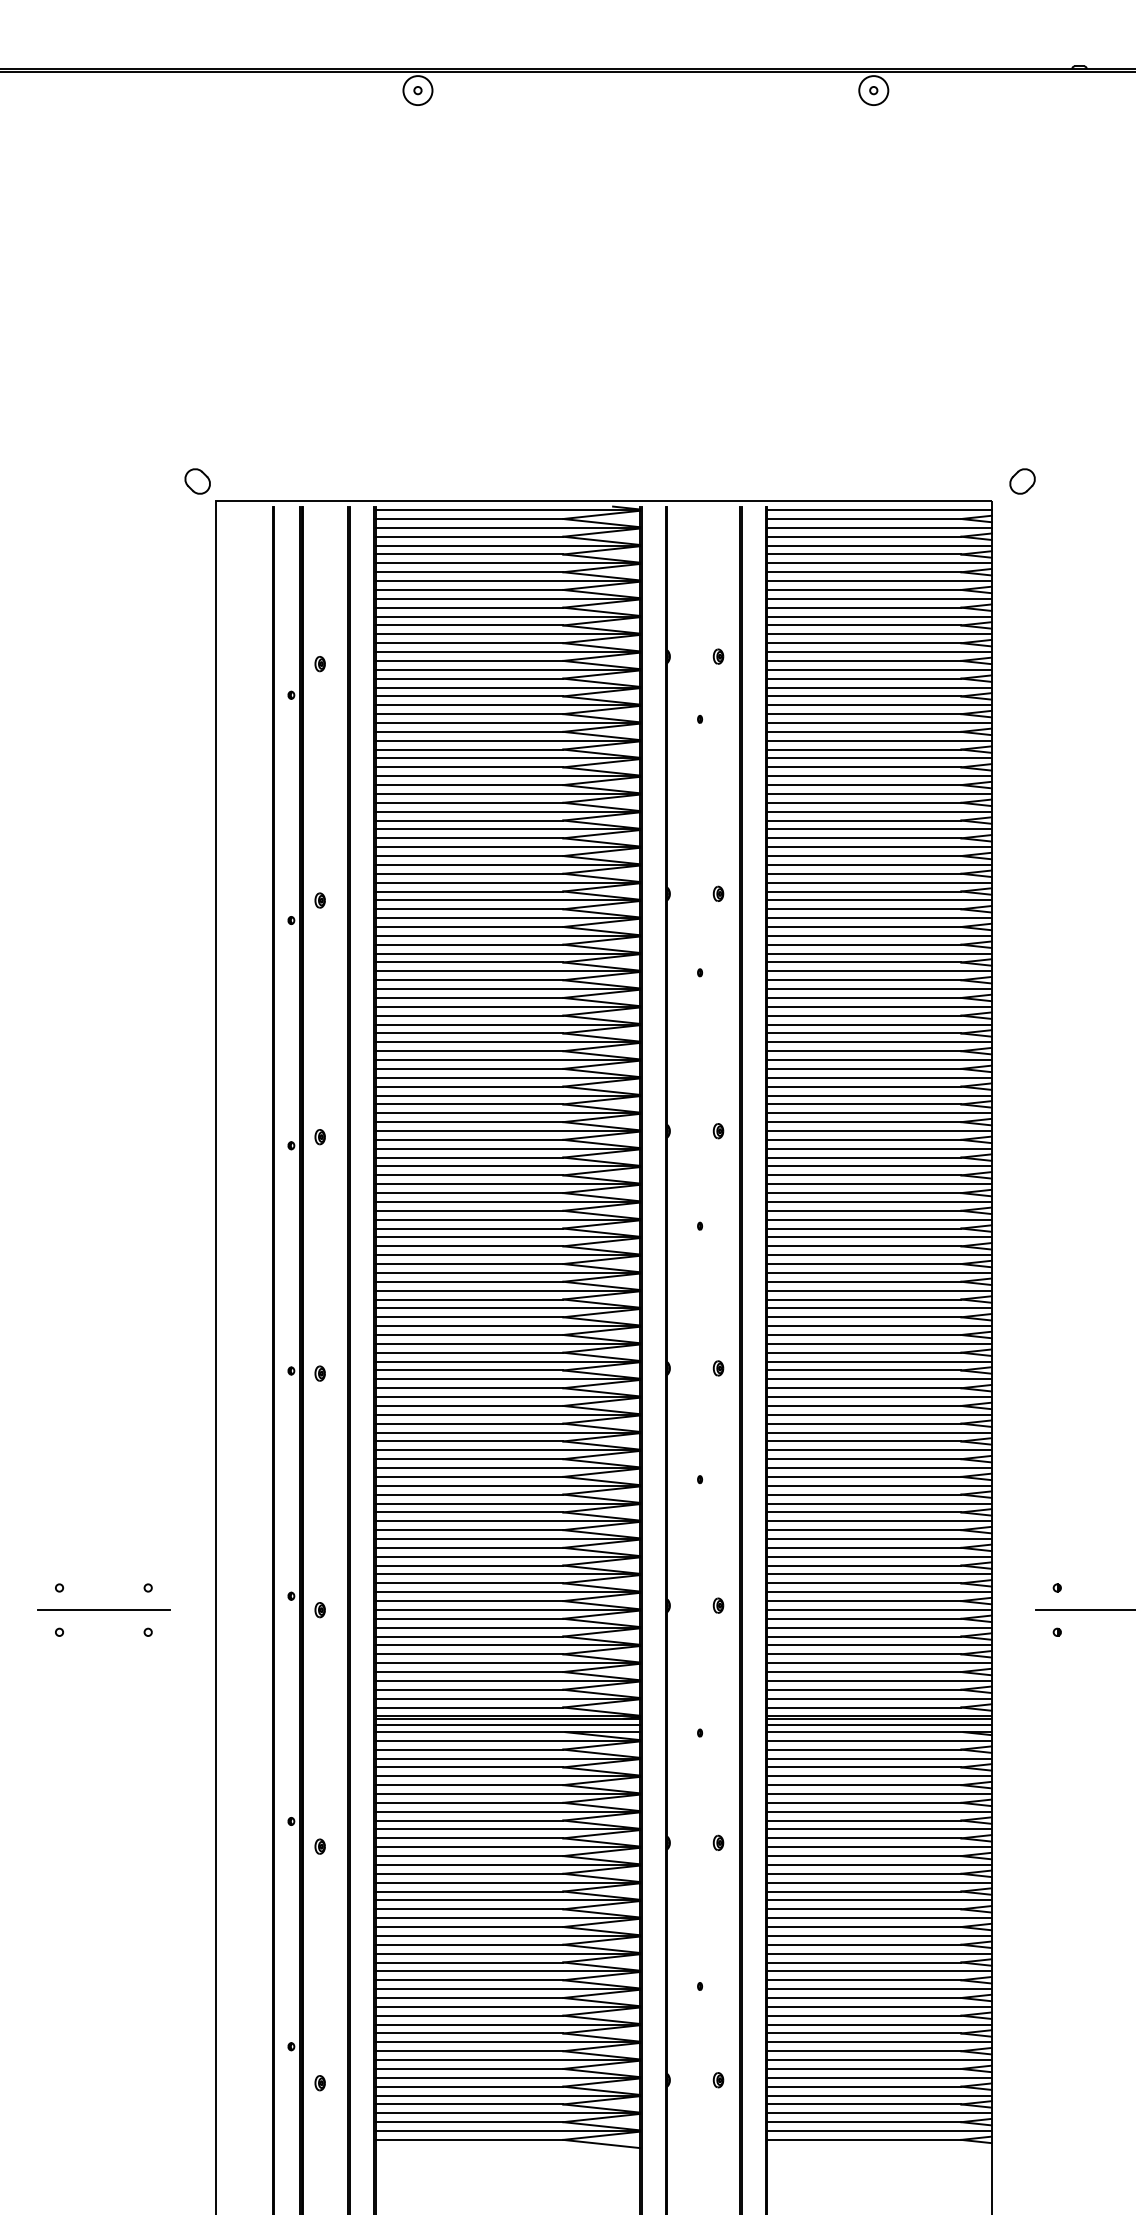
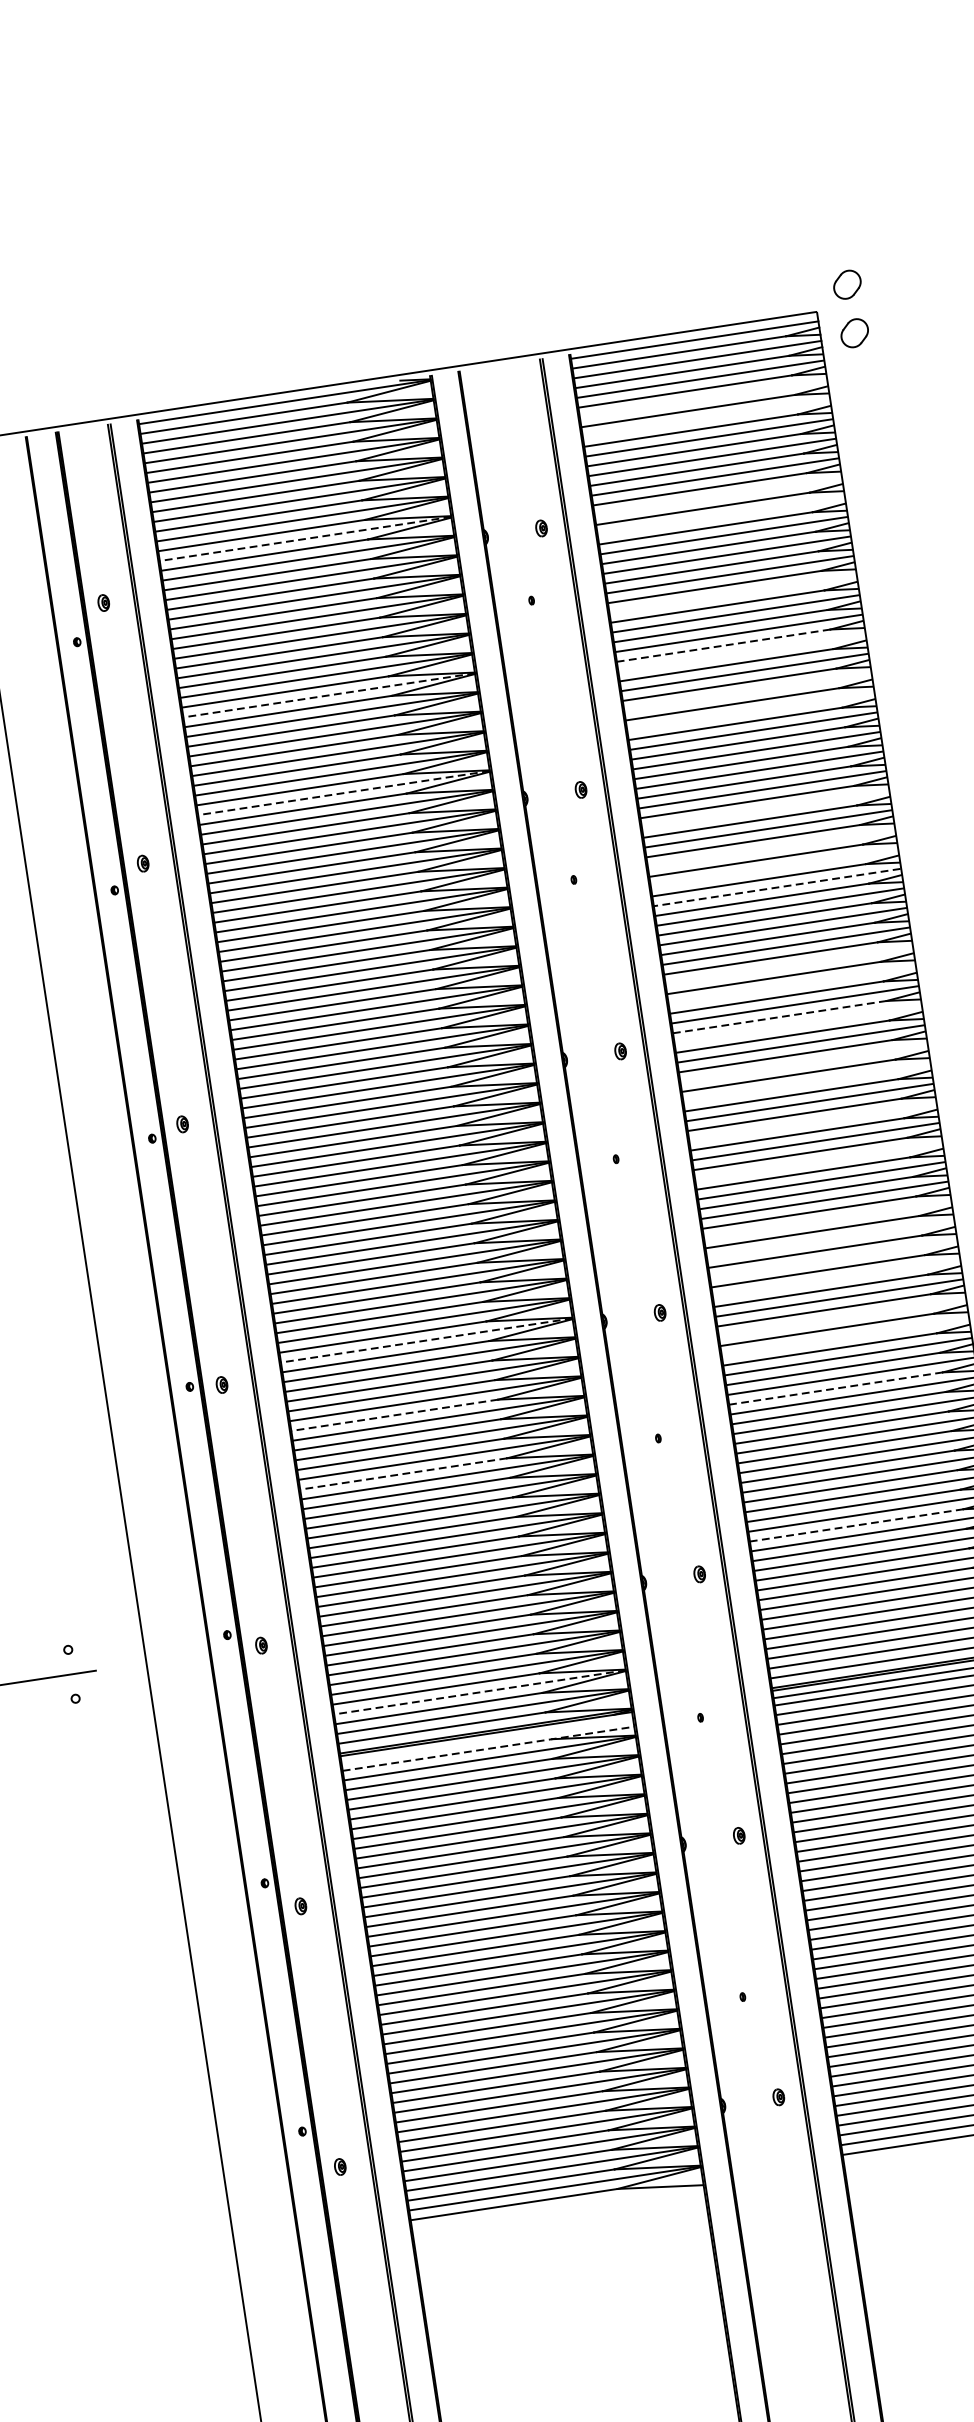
part: (1022, 525) -> (854, 333), added
line: (879, 563) -> (703, 398), removed
line: (879, 581) -> (706, 418), removed
line: (507, 634) -> (305, 539), solid -> dashed
line: (879, 652) -> (718, 497), removed
line: (879, 669) -> (721, 515), removed
line: (879, 740) -> (732, 594), removed
line: (507, 776) -> (328, 695), solid -> dashed
line: (864, 785) -> (723, 646), solid -> dashed
line: (879, 793) -> (741, 652), removed
line: (879, 829) -> (747, 692), removed
line: (879, 847) -> (750, 711), removed
line: (507, 864) -> (343, 792), solid -> dashed
line: (879, 935) -> (765, 808), removed
line: (879, 971) -> (771, 848), removed
line: (879, 989) -> (774, 868), removed
line: (879, 1006) -> (777, 887), solid -> dashed
line: (879, 1077) -> (789, 965), removed
line: (879, 1095) -> (792, 985), removed
line: (864, 1122) -> (780, 1017), solid -> dashed
line: (879, 1131) -> (798, 1024), removed
line: (879, 1166) -> (803, 1063), removed
line: (879, 1184) -> (806, 1083), removed
line: (879, 1219) -> (812, 1121), removed
line: (879, 1255) -> (818, 1161), removed
line: (879, 1308) -> (827, 1219), removed
line: (879, 1326) -> (830, 1239), removed
line: (879, 1343) -> (833, 1258), removed
line: (507, 1361) -> (426, 1340), solid -> dashed
line: (879, 1361) -> (836, 1278), removed
line: (879, 1397) -> (842, 1318), removed
line: (879, 1414) -> (845, 1336), removed
line: (469, 1423) -> (394, 1415), solid -> dashed
line: (864, 1459) -> (836, 1388), solid -> dashed
line: (469, 1476) -> (403, 1473), solid -> dashed
line: (864, 1583) -> (856, 1525), solid -> dashed
line: (507, 1680) -> (479, 1691), solid -> dashed
line: (507, 1725) -> (487, 1741), removed
line: (508, 1732) -> (489, 1749), solid -> dashed

